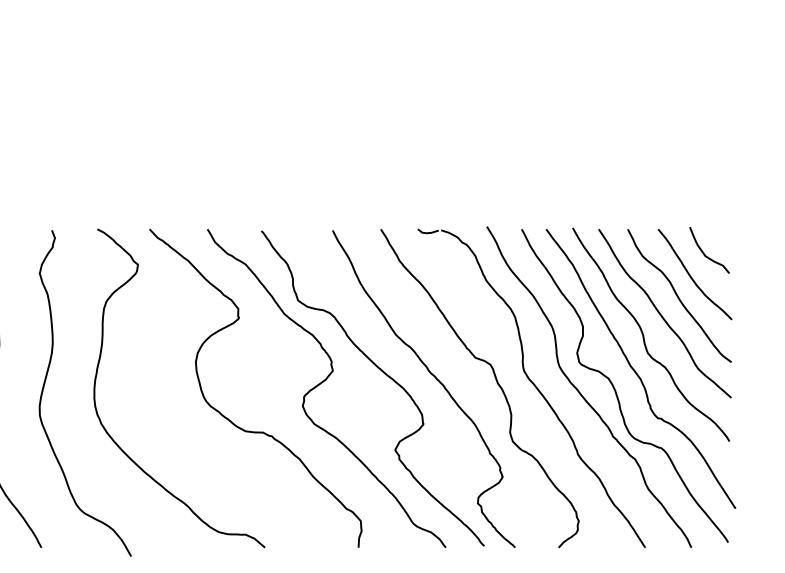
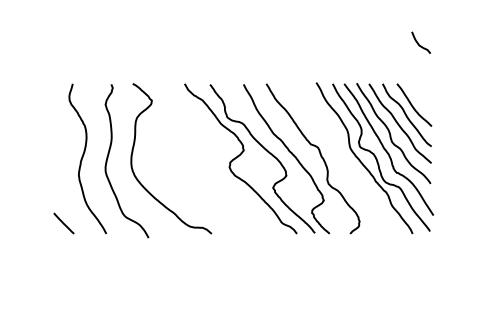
curve: (705, 251) -> (419, 43), moved
part: (531, 387) -> (337, 158), removed
curve: (232, 419) -> (196, 173), removed

